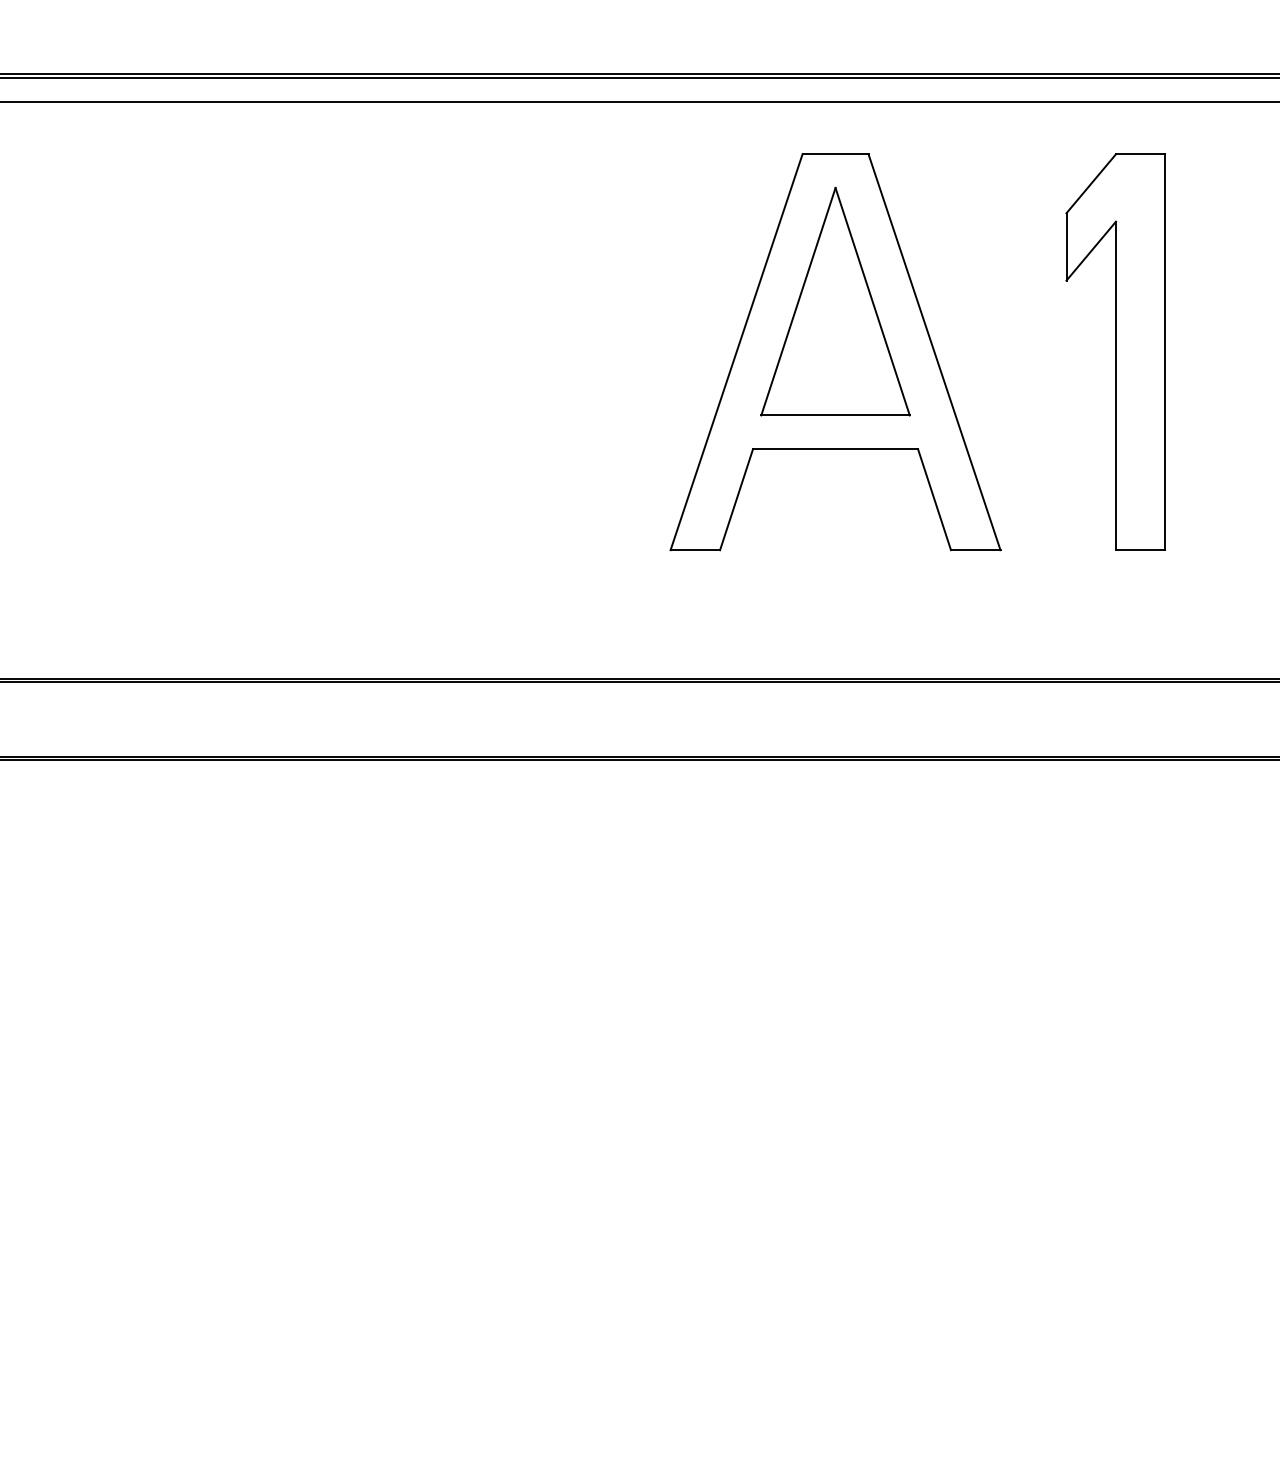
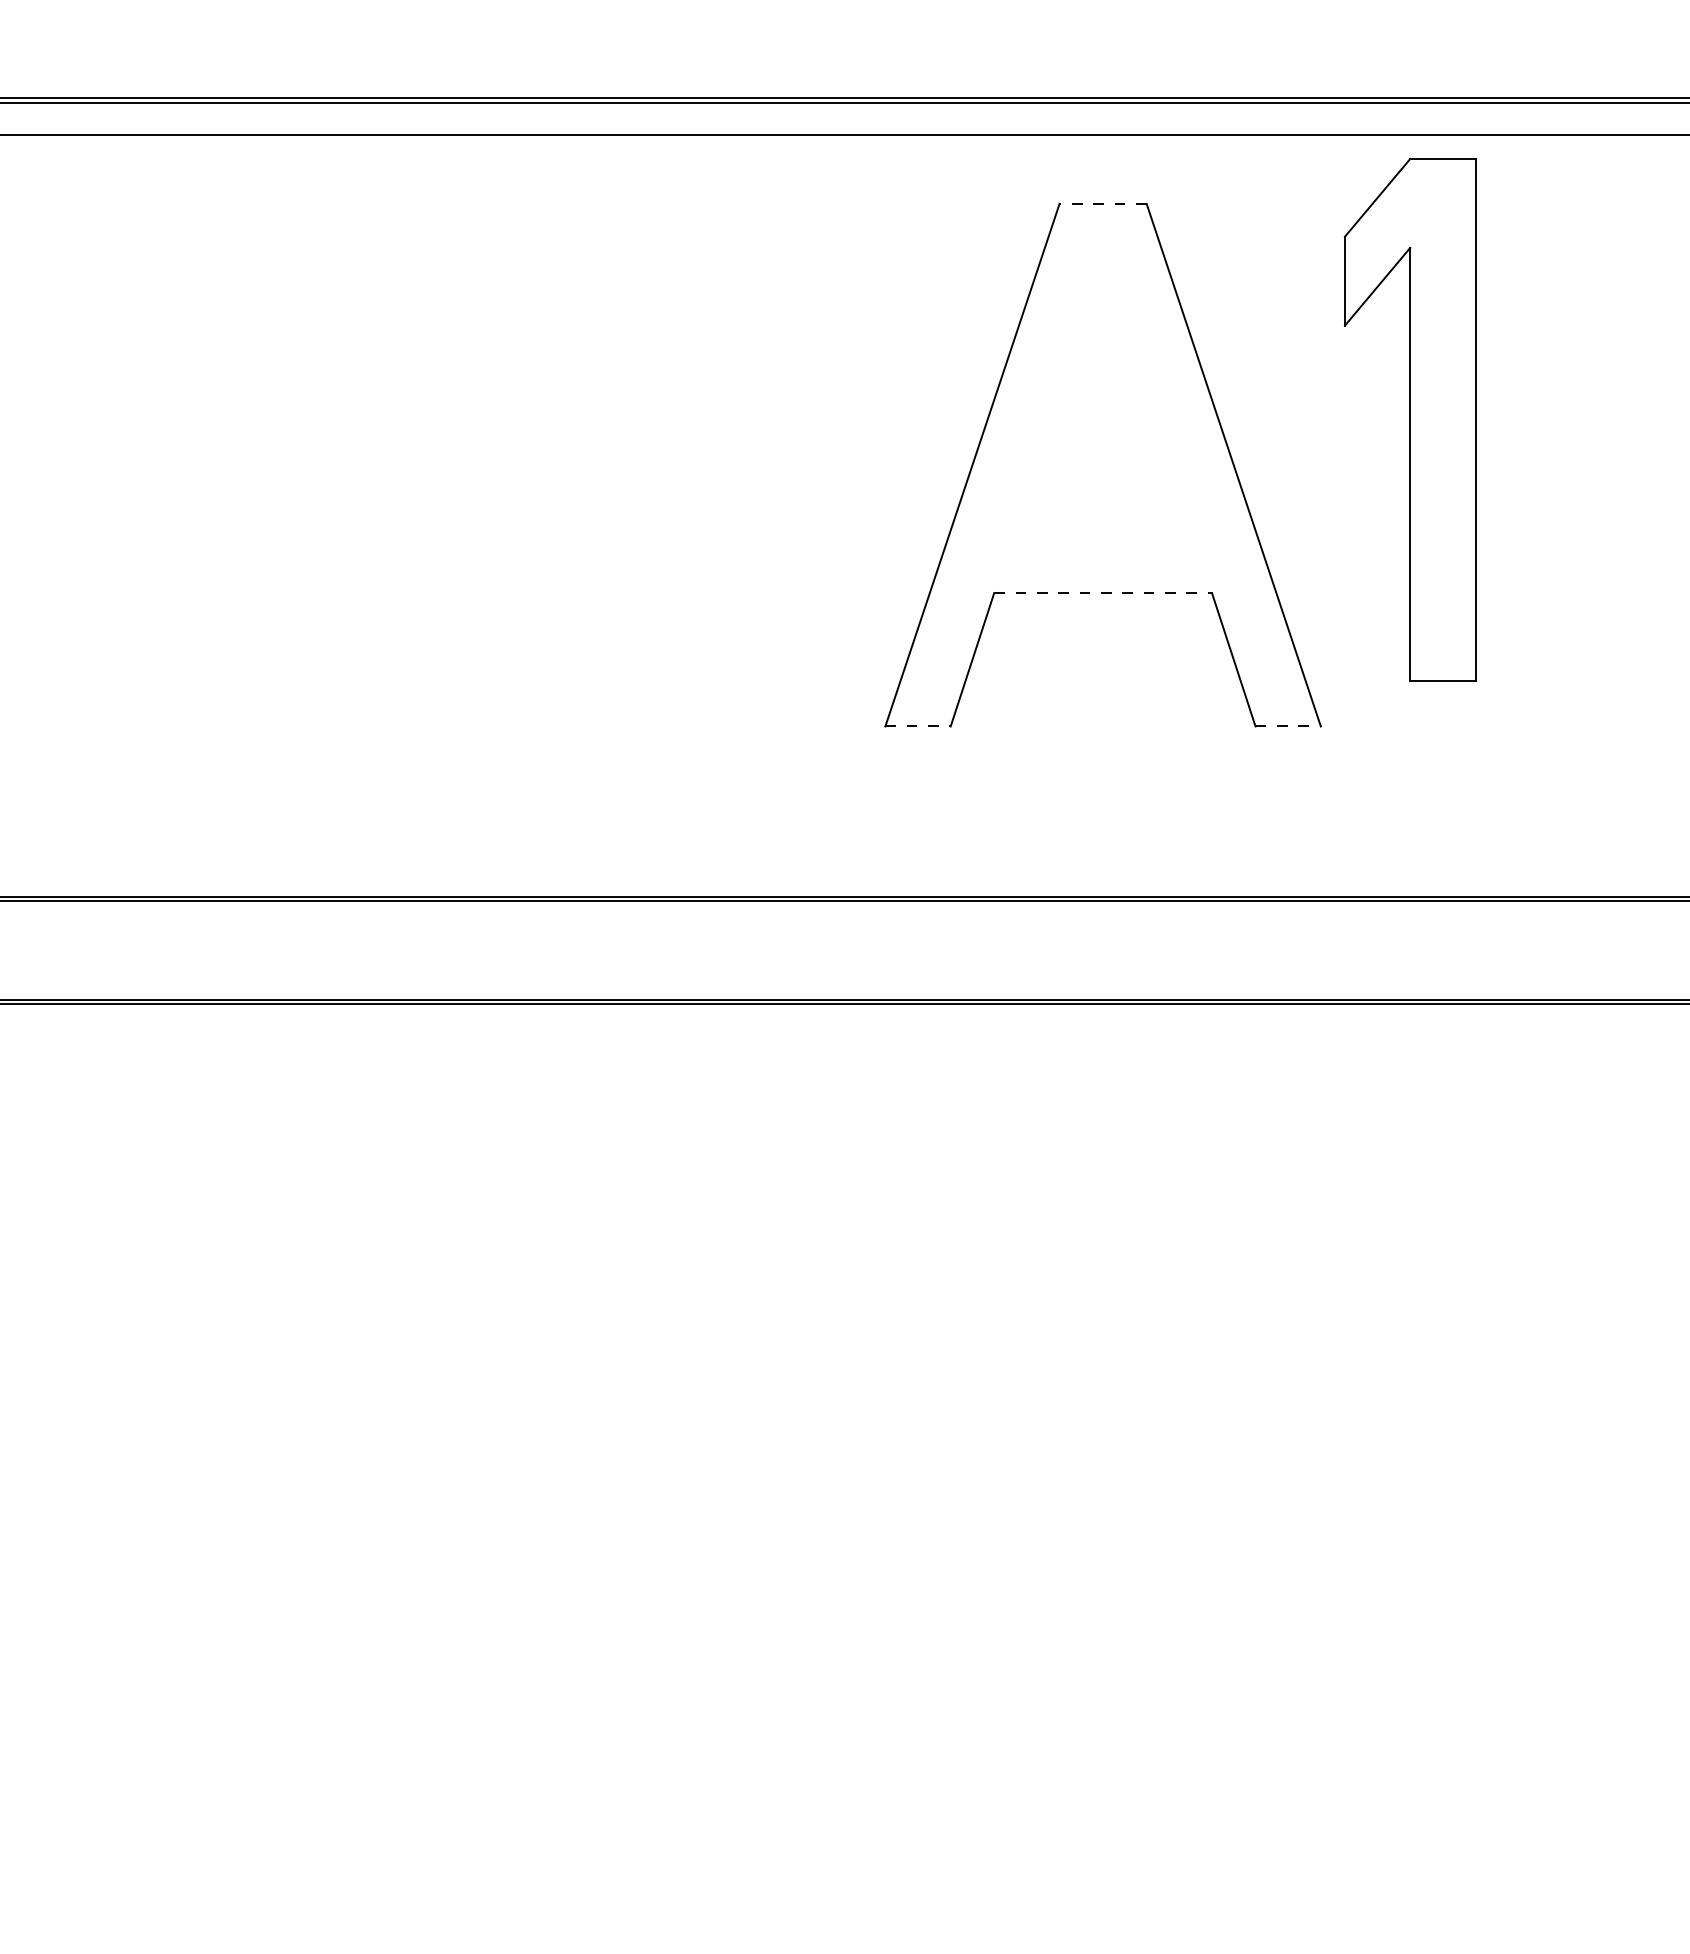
line: (835, 153) -> (1103, 203), solid -> dashed
part: (835, 301) -> (1102, 398), removed
part: (1115, 351) -> (1409, 419), moved
line: (835, 449) -> (1103, 593), solid -> dashed
line: (695, 550) -> (918, 726), solid -> dashed
line: (975, 550) -> (1288, 726), solid -> dashed

